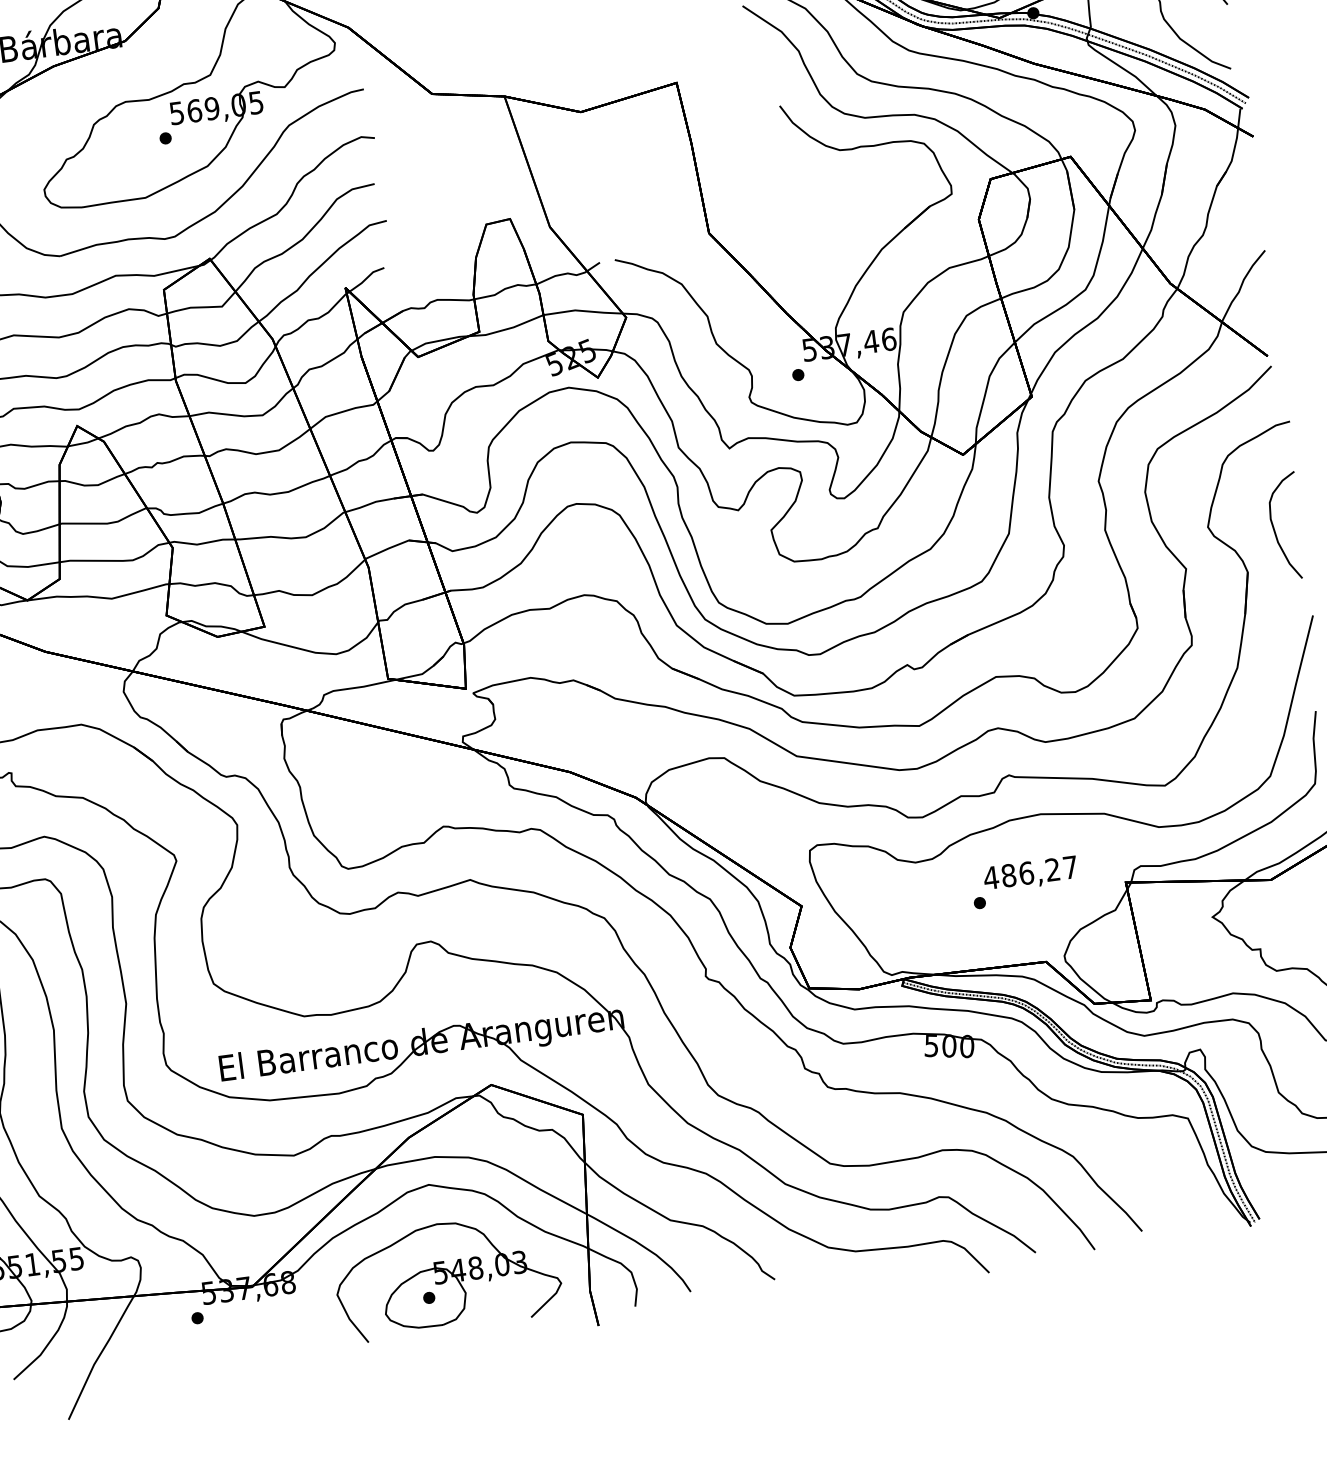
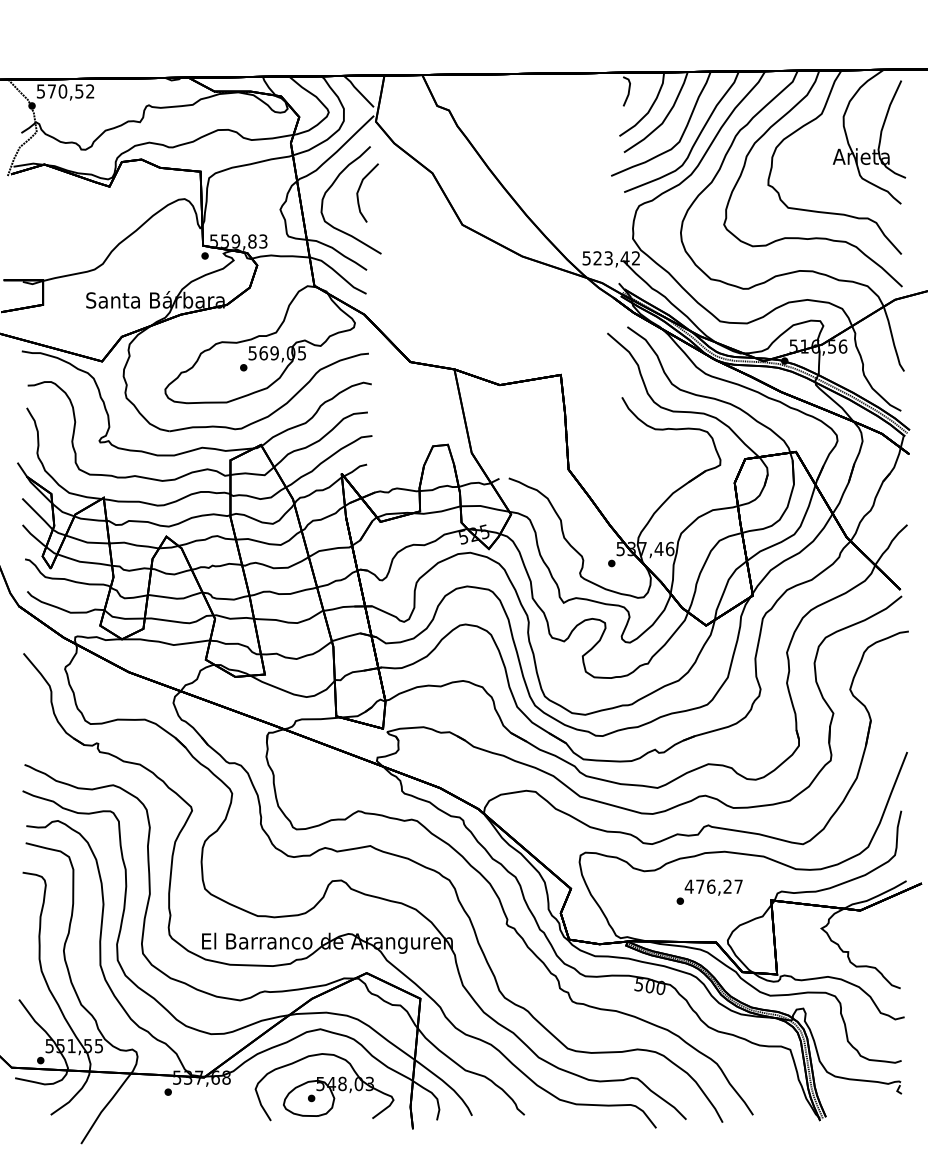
curve: (1275, 527) -> (891, 695), removed
text: (1009, 875) -> (700, 886), 486,27 -> 476,27

